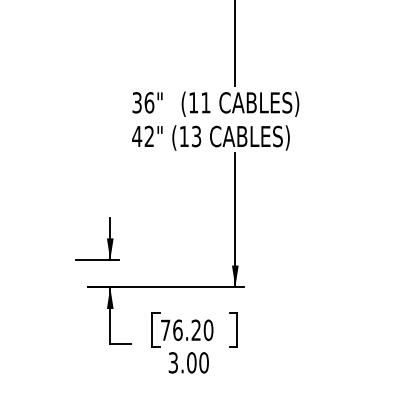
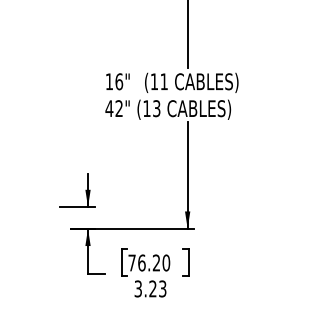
text: (136, 102) -> (108, 81), 36" -> 16"
text: (197, 362) -> (157, 288), 3.00 -> 3.23

